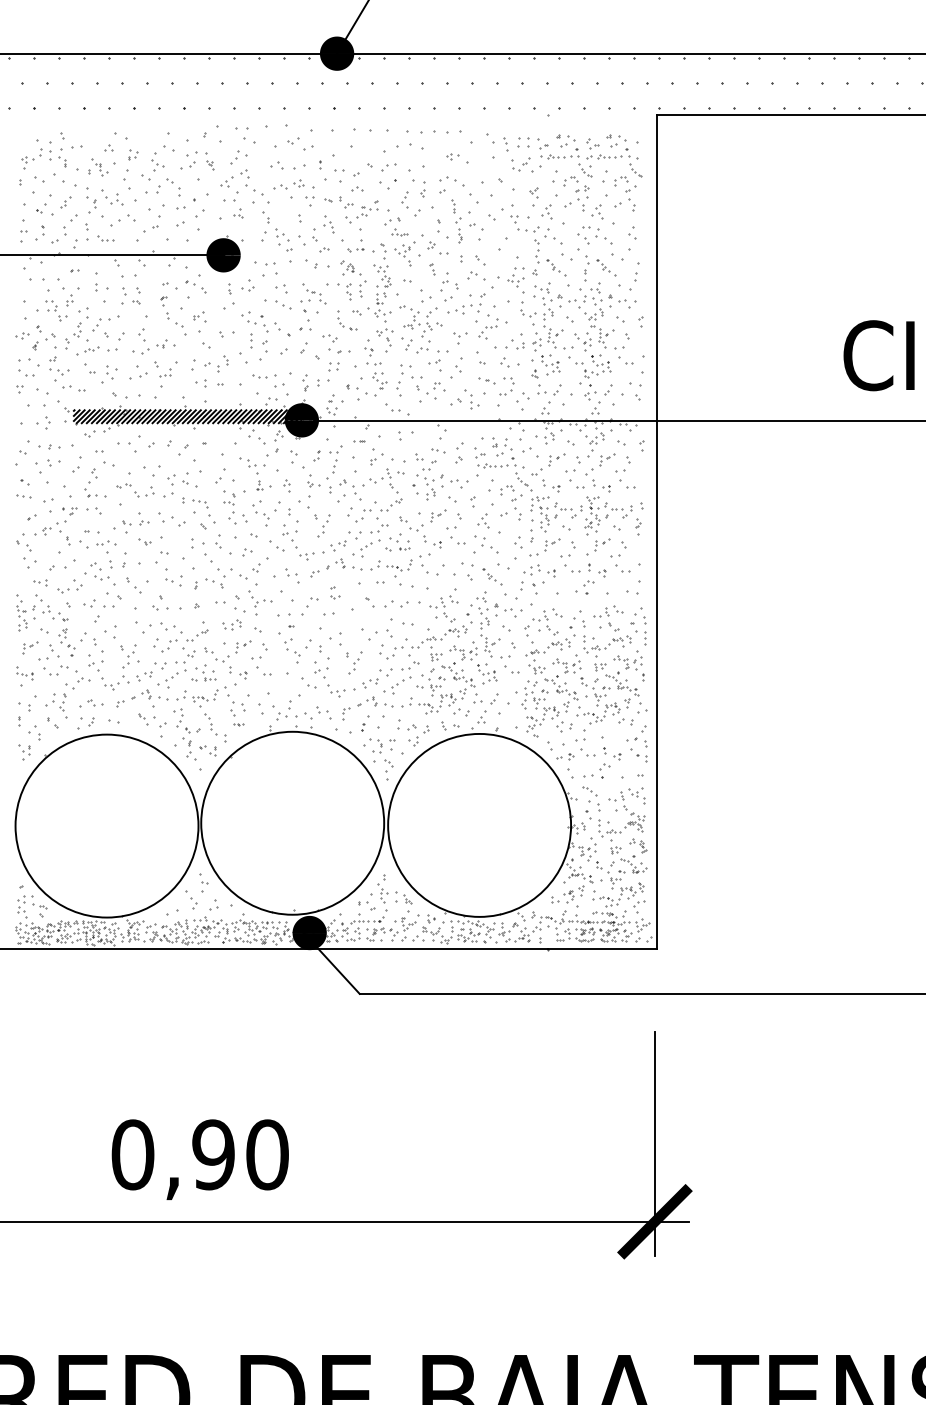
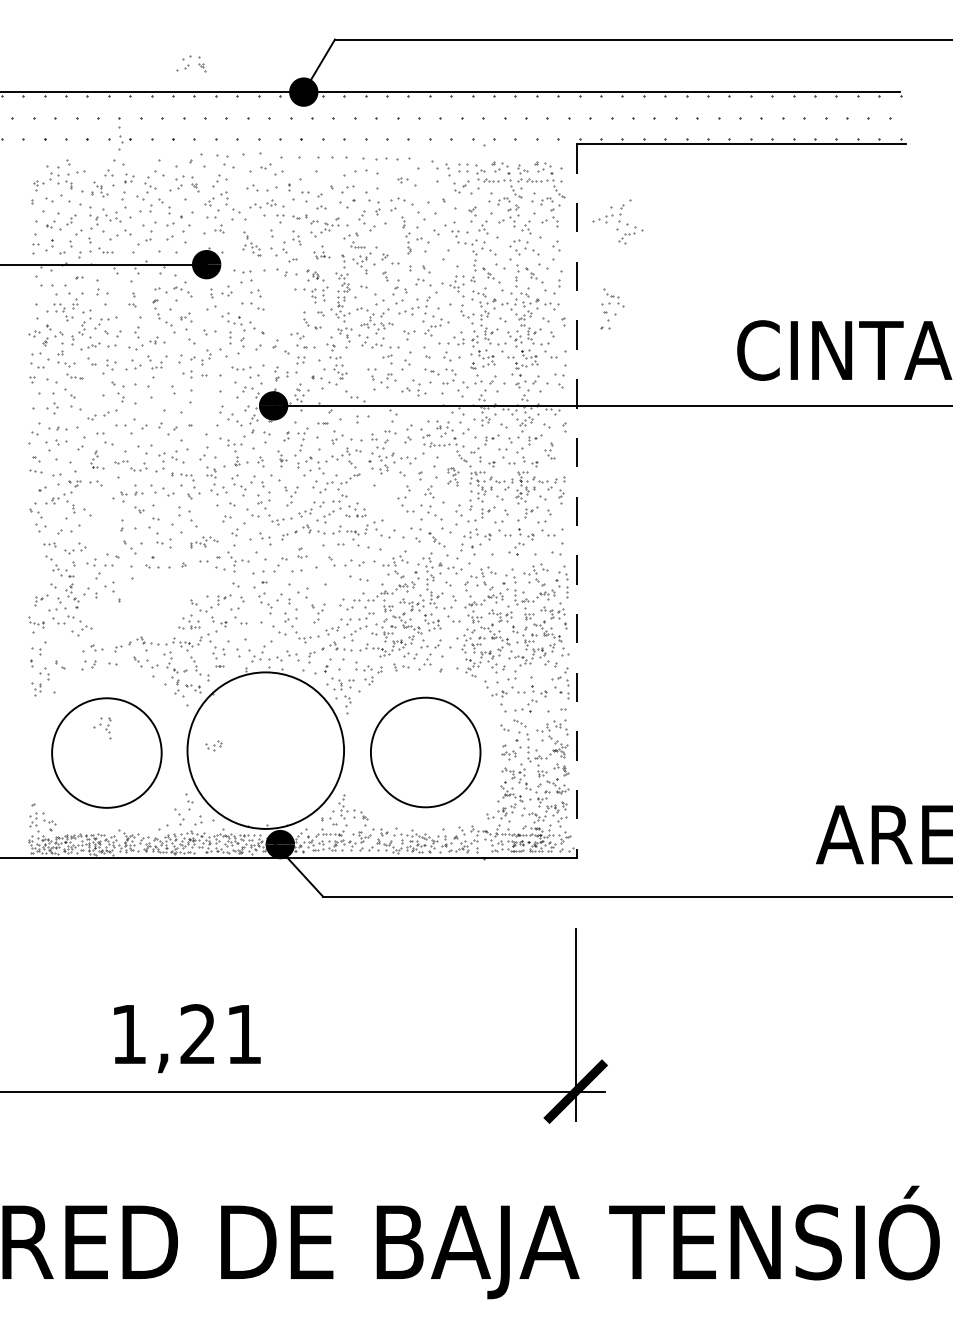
part: (205, 20) -> (191, 63), added
part: (703, 204) -> (617, 221), added
part: (441, 229) -> (393, 242), removed
part: (276, 230) -> (251, 243), size x0.7
part: (357, 239) -> (321, 251), size x0.6
part: (122, 290) -> (120, 138), moved
part: (313, 306) -> (612, 308), moved
part: (403, 380) -> (360, 371), removed
part: (69, 386) -> (74, 376), size x0.6
hatch: (187, 416) -> (175, 402), removed
part: (624, 472) -> (549, 450), size x0.6
part: (311, 481) -> (281, 458), size x0.6
part: (94, 483) -> (96, 459), size x0.7
part: (510, 502) -> (452, 476), size x0.6
part: (422, 529) -> (376, 499), removed
line: (656, 532) -> (577, 501), solid -> dashed
part: (223, 543) -> (206, 511), removed
part: (99, 557) -> (100, 523), removed
part: (219, 578) -> (203, 541), size x0.6
part: (25, 612) -> (37, 570), removed
part: (231, 624) -> (213, 745), moved
part: (380, 634) -> (340, 589), removed
part: (140, 661) -> (135, 612), removed
part: (56, 706) -> (102, 728), moved
circle: (106, 825) -> (106, 752), size x0.7
circle: (479, 825) -> (425, 752), size x0.7
text: (200, 1154) -> (186, 1034), 0,90 -> 1,21

